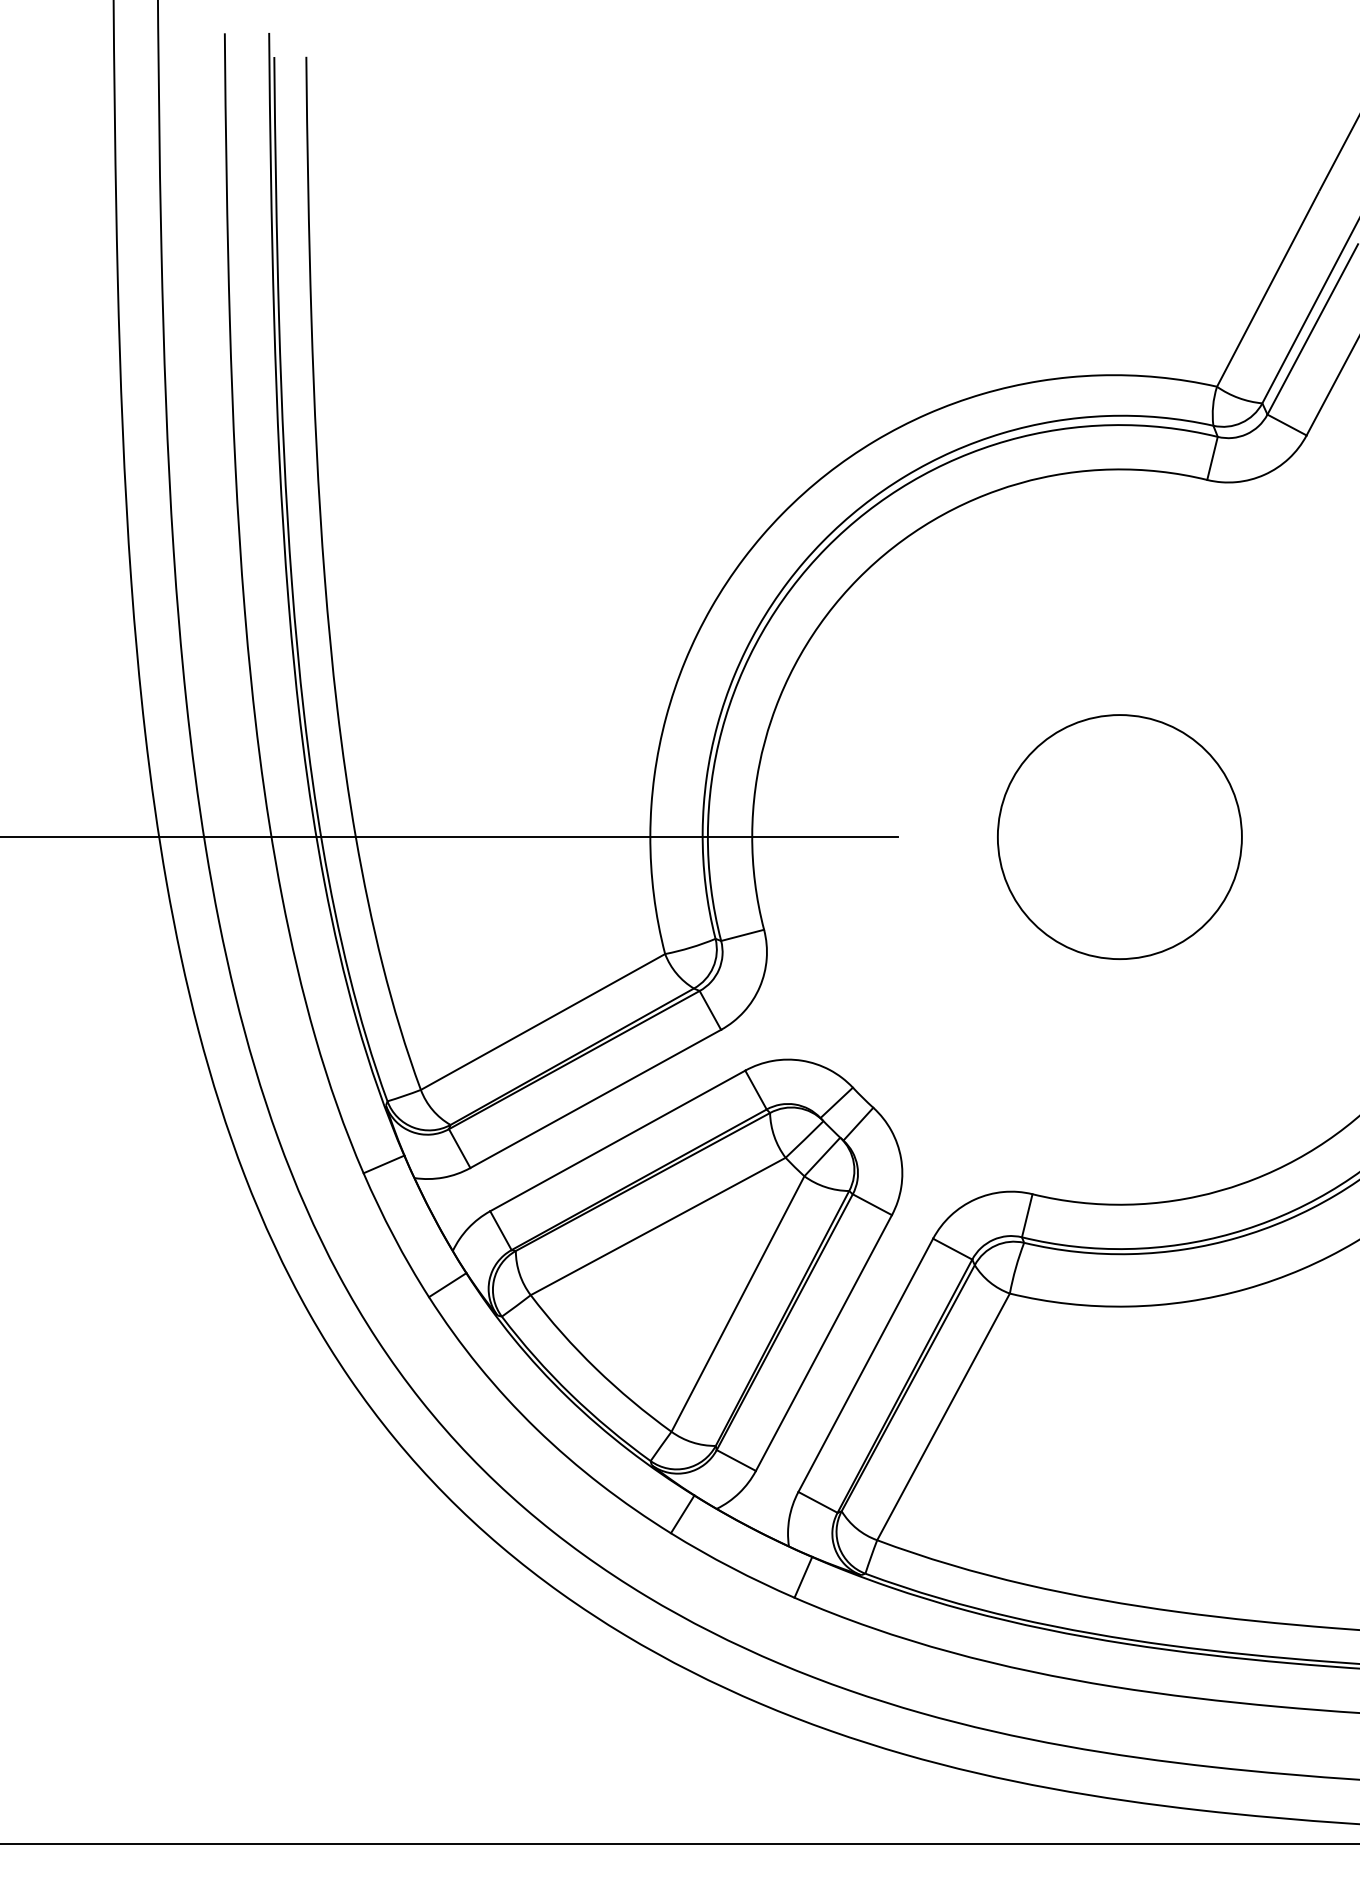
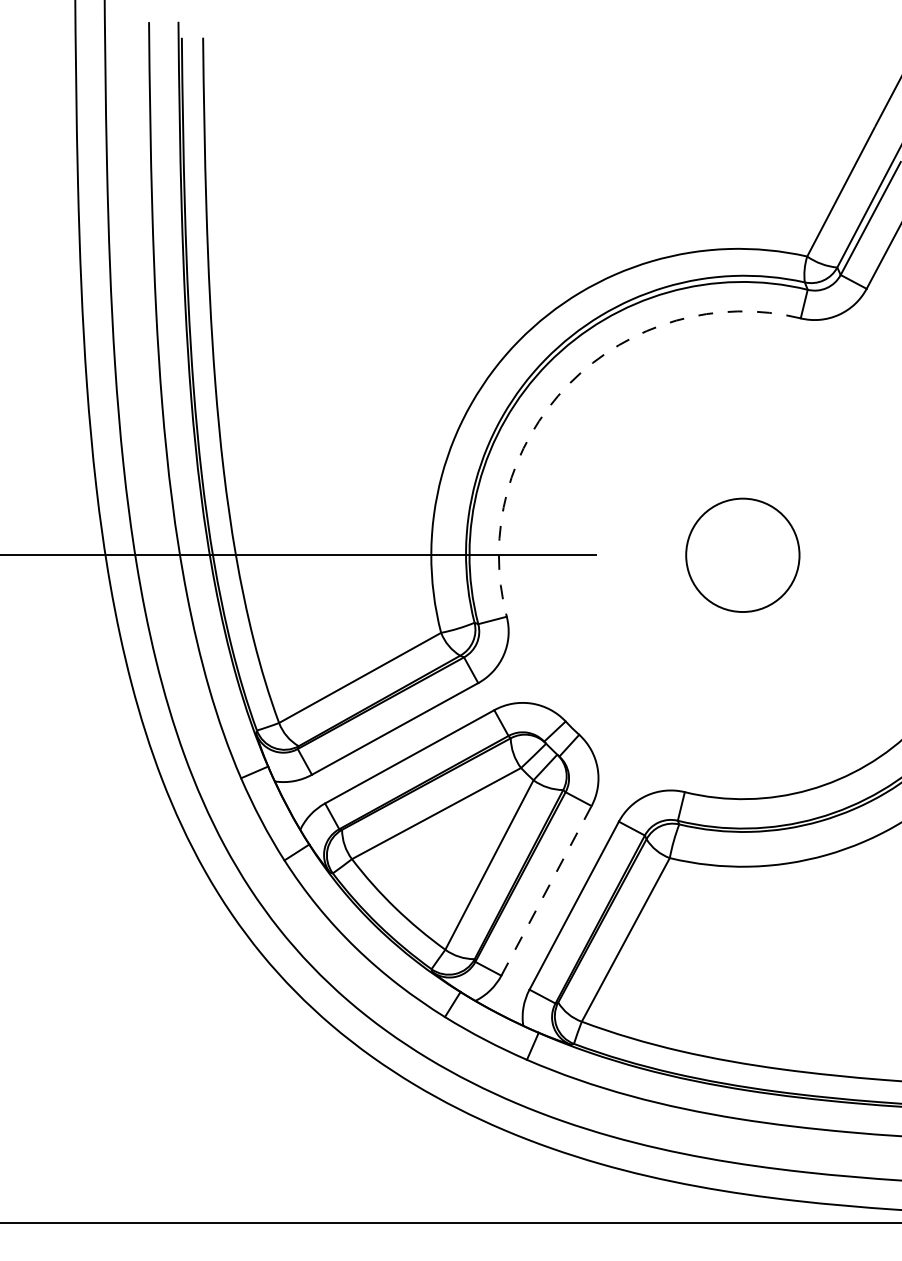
arc: (858, 579) -> (569, 384), solid -> dashed
circle: (1119, 837) -> (742, 555), size x0.7
line: (823, 1342) -> (546, 890), solid -> dashed

